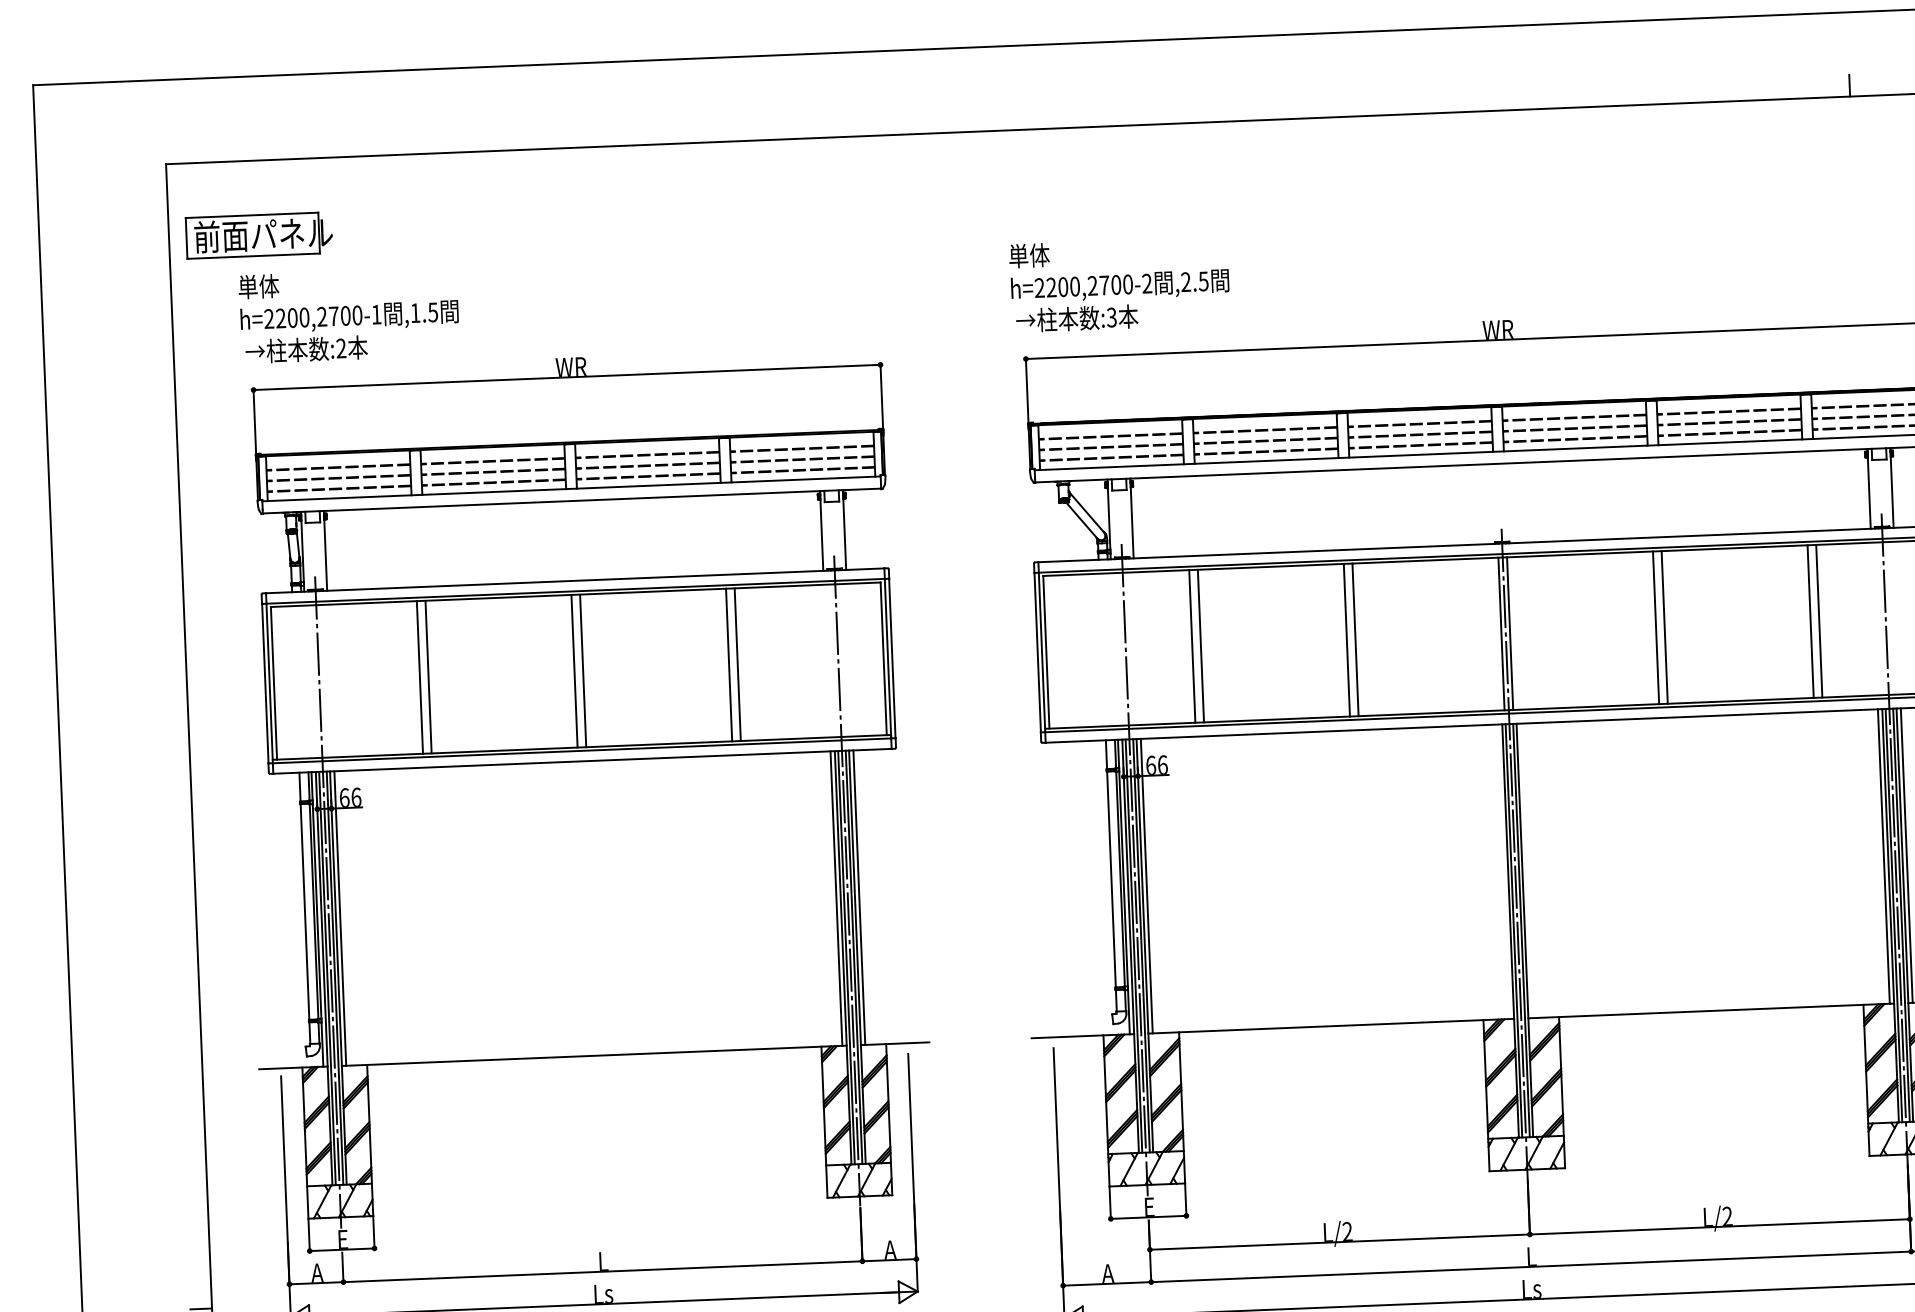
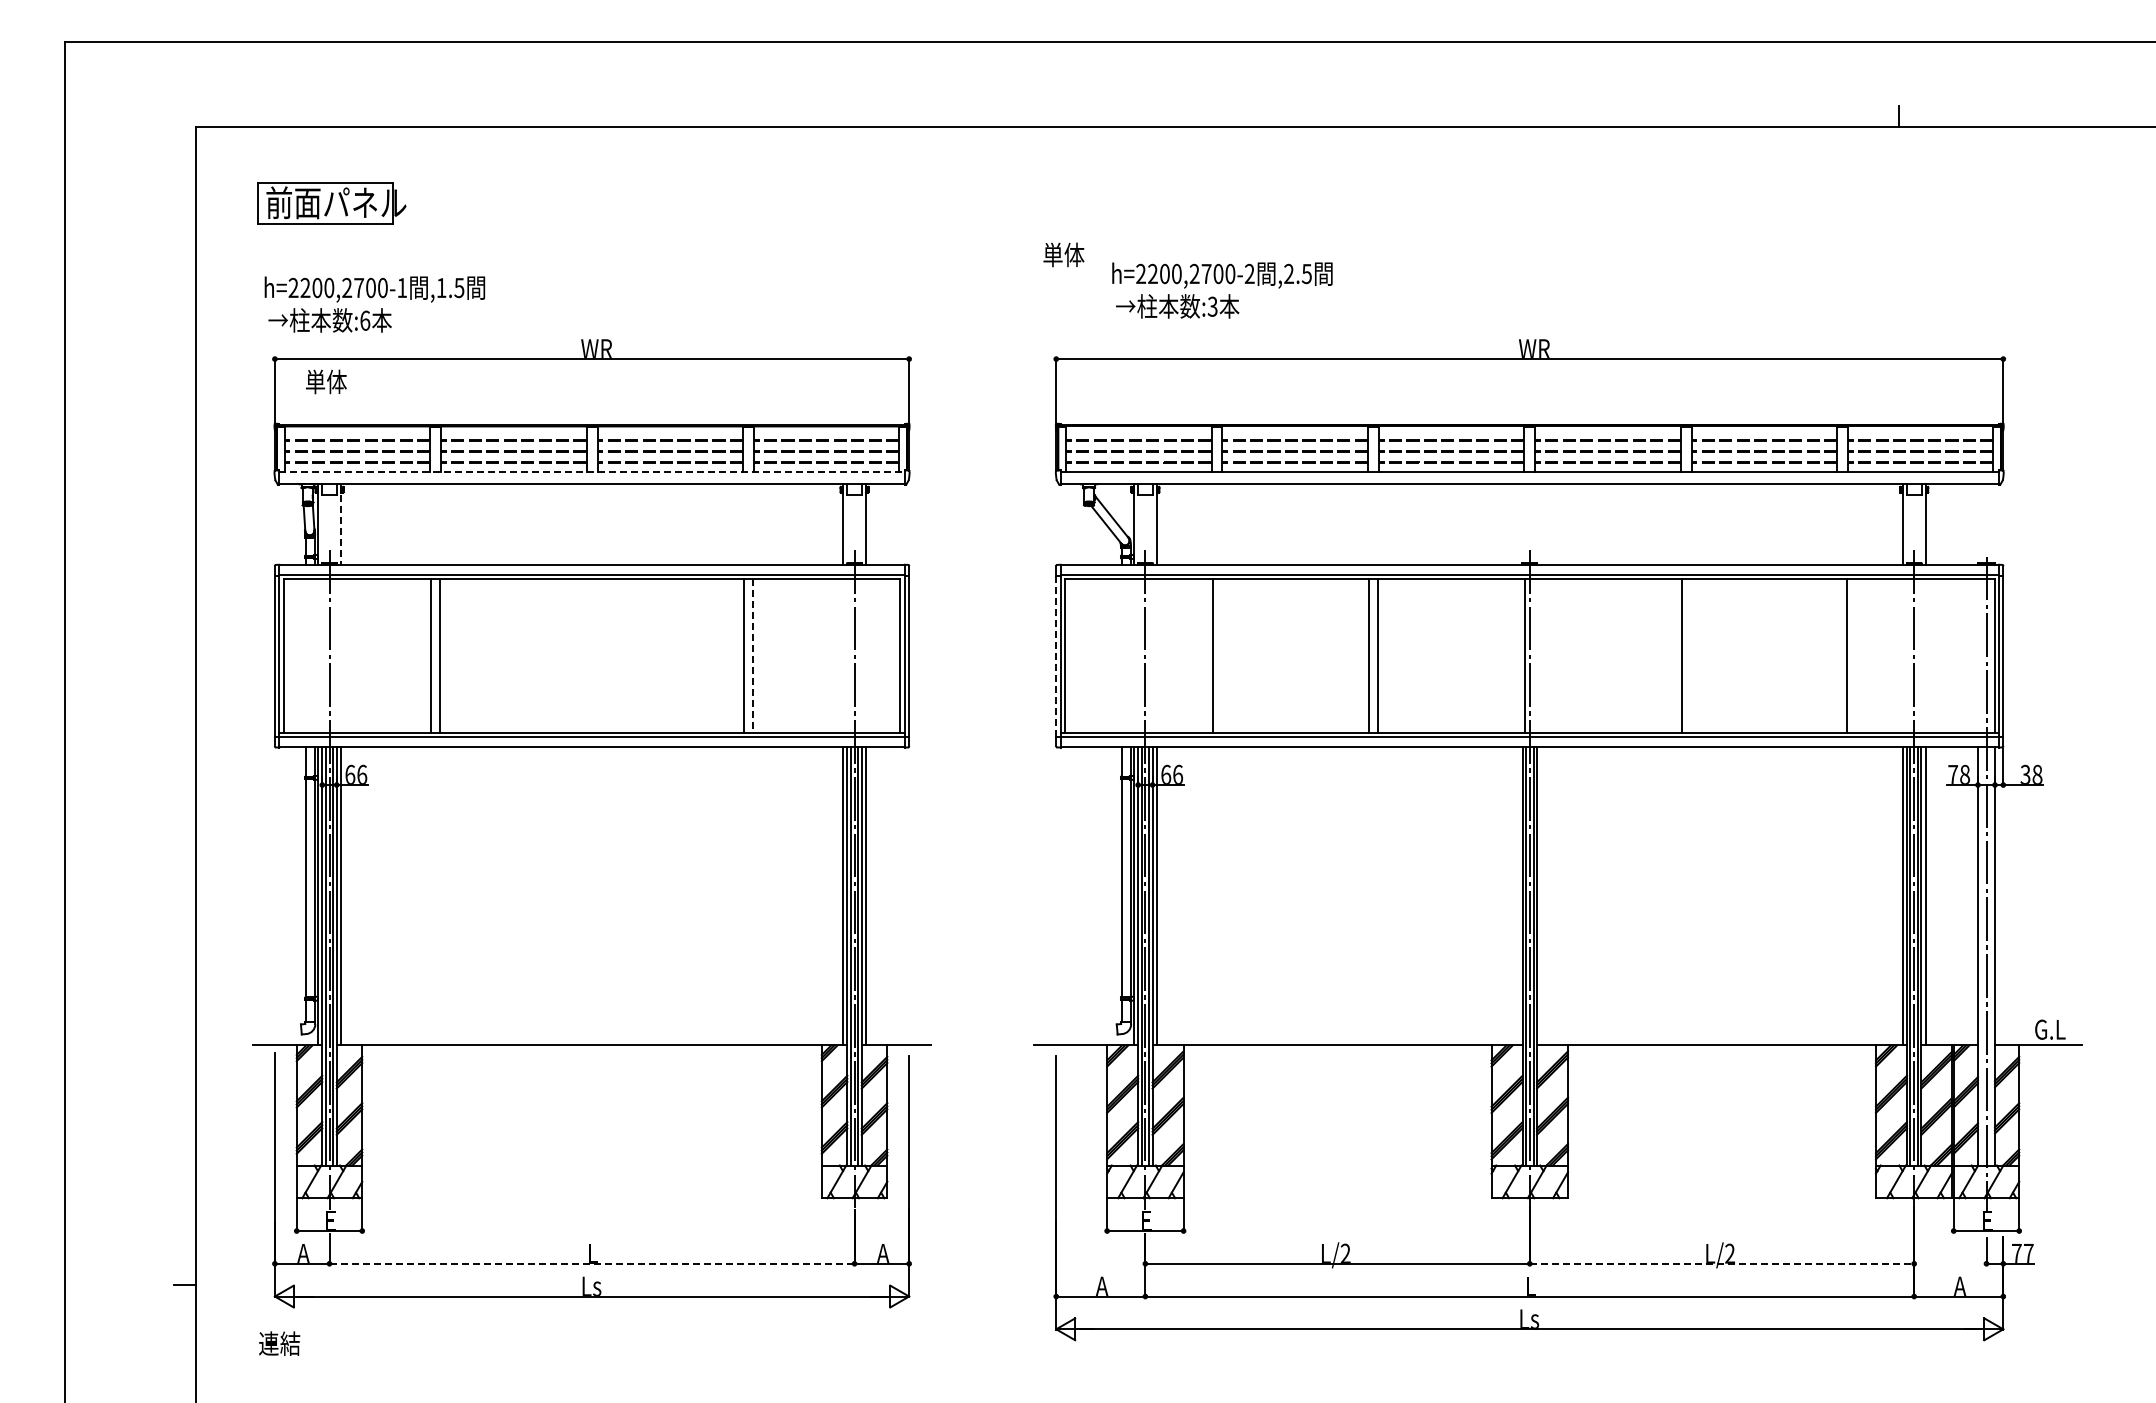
part: (258, 235) -> (331, 203), moved
text: (258, 286) -> (326, 381), moved
text: (1120, 301) -> (1222, 290), moved
text: (341, 348) -> (365, 320), :2 -> :6
line: (571, 488) -> (592, 471), solid -> dashed
line: (325, 551) -> (341, 525), solid -> dashed
line: (1810, 620) -> (1838, 655), removed
line: (1664, 626) -> (1690, 655), removed
line: (1510, 633) -> (1534, 655), removed
line: (1201, 646) -> (1221, 656), removed
line: (1037, 652) -> (1056, 656), solid -> dashed
line: (737, 665) -> (752, 656), solid -> dashed
line: (574, 670) -> (587, 655), removed
line: (583, 671) -> (596, 656), removed
line: (1720, 1226) -> (1722, 1263), solid -> dashed
line: (603, 1271) -> (592, 1263), solid -> dashed

